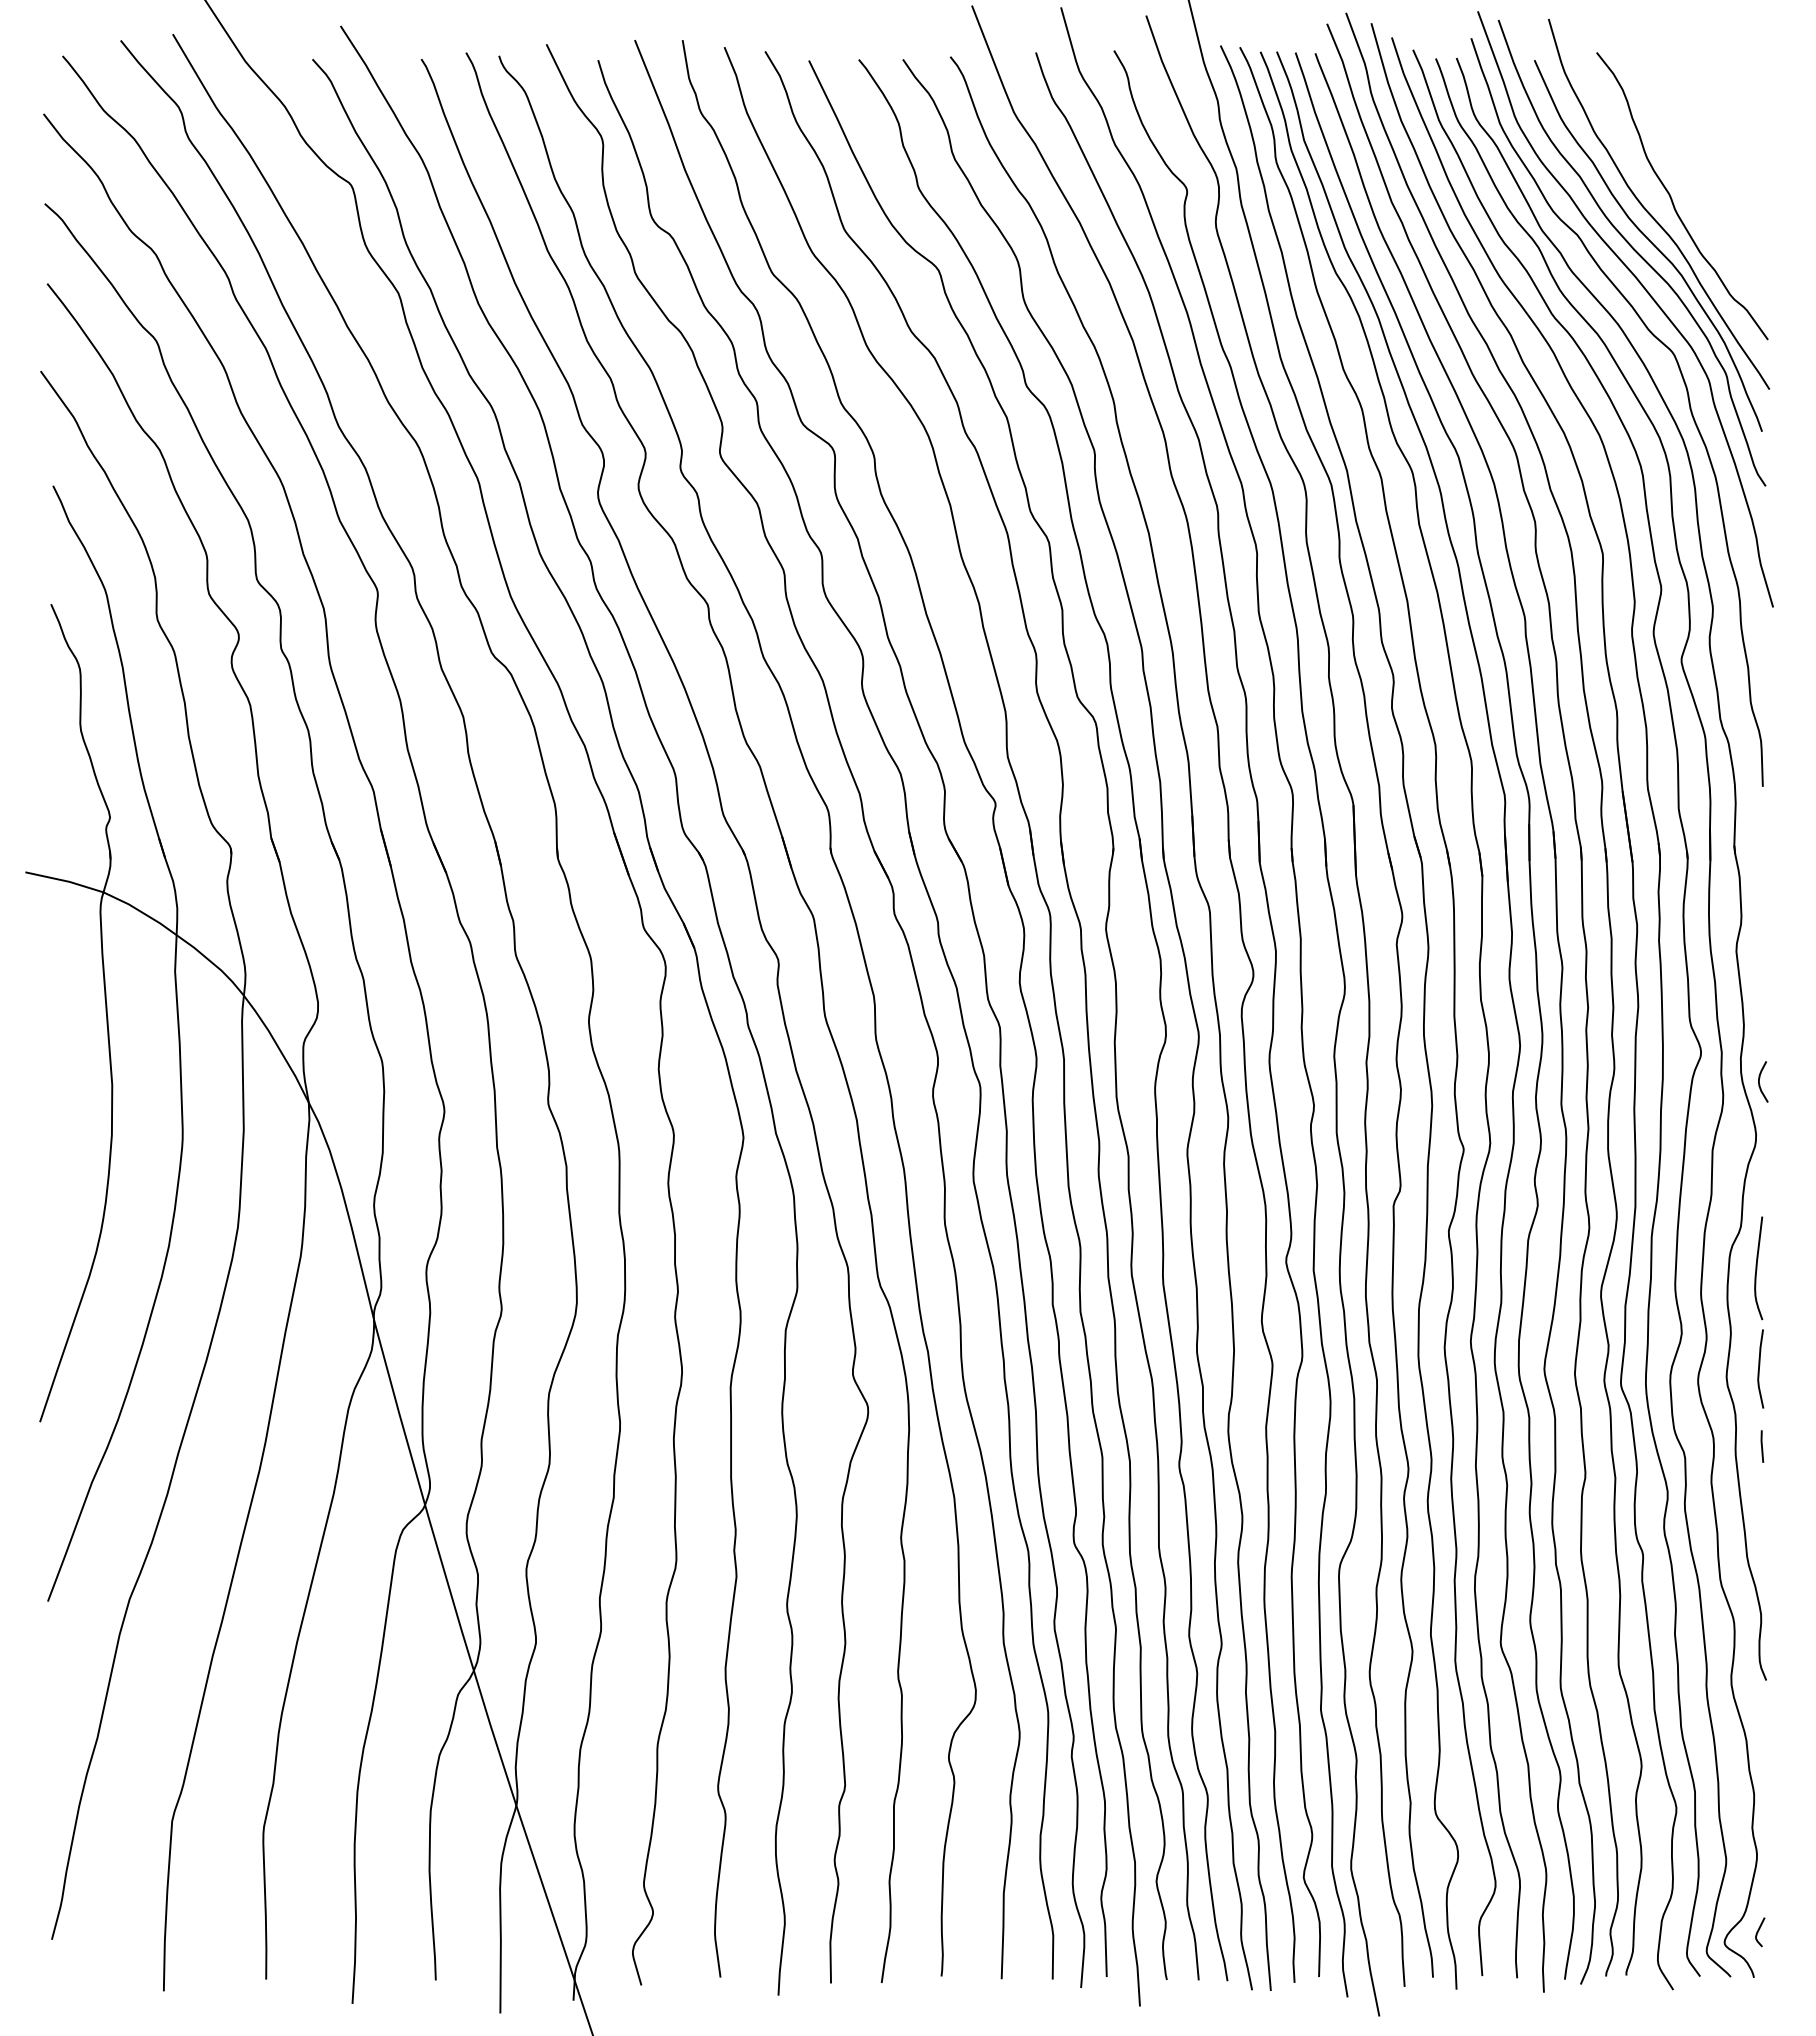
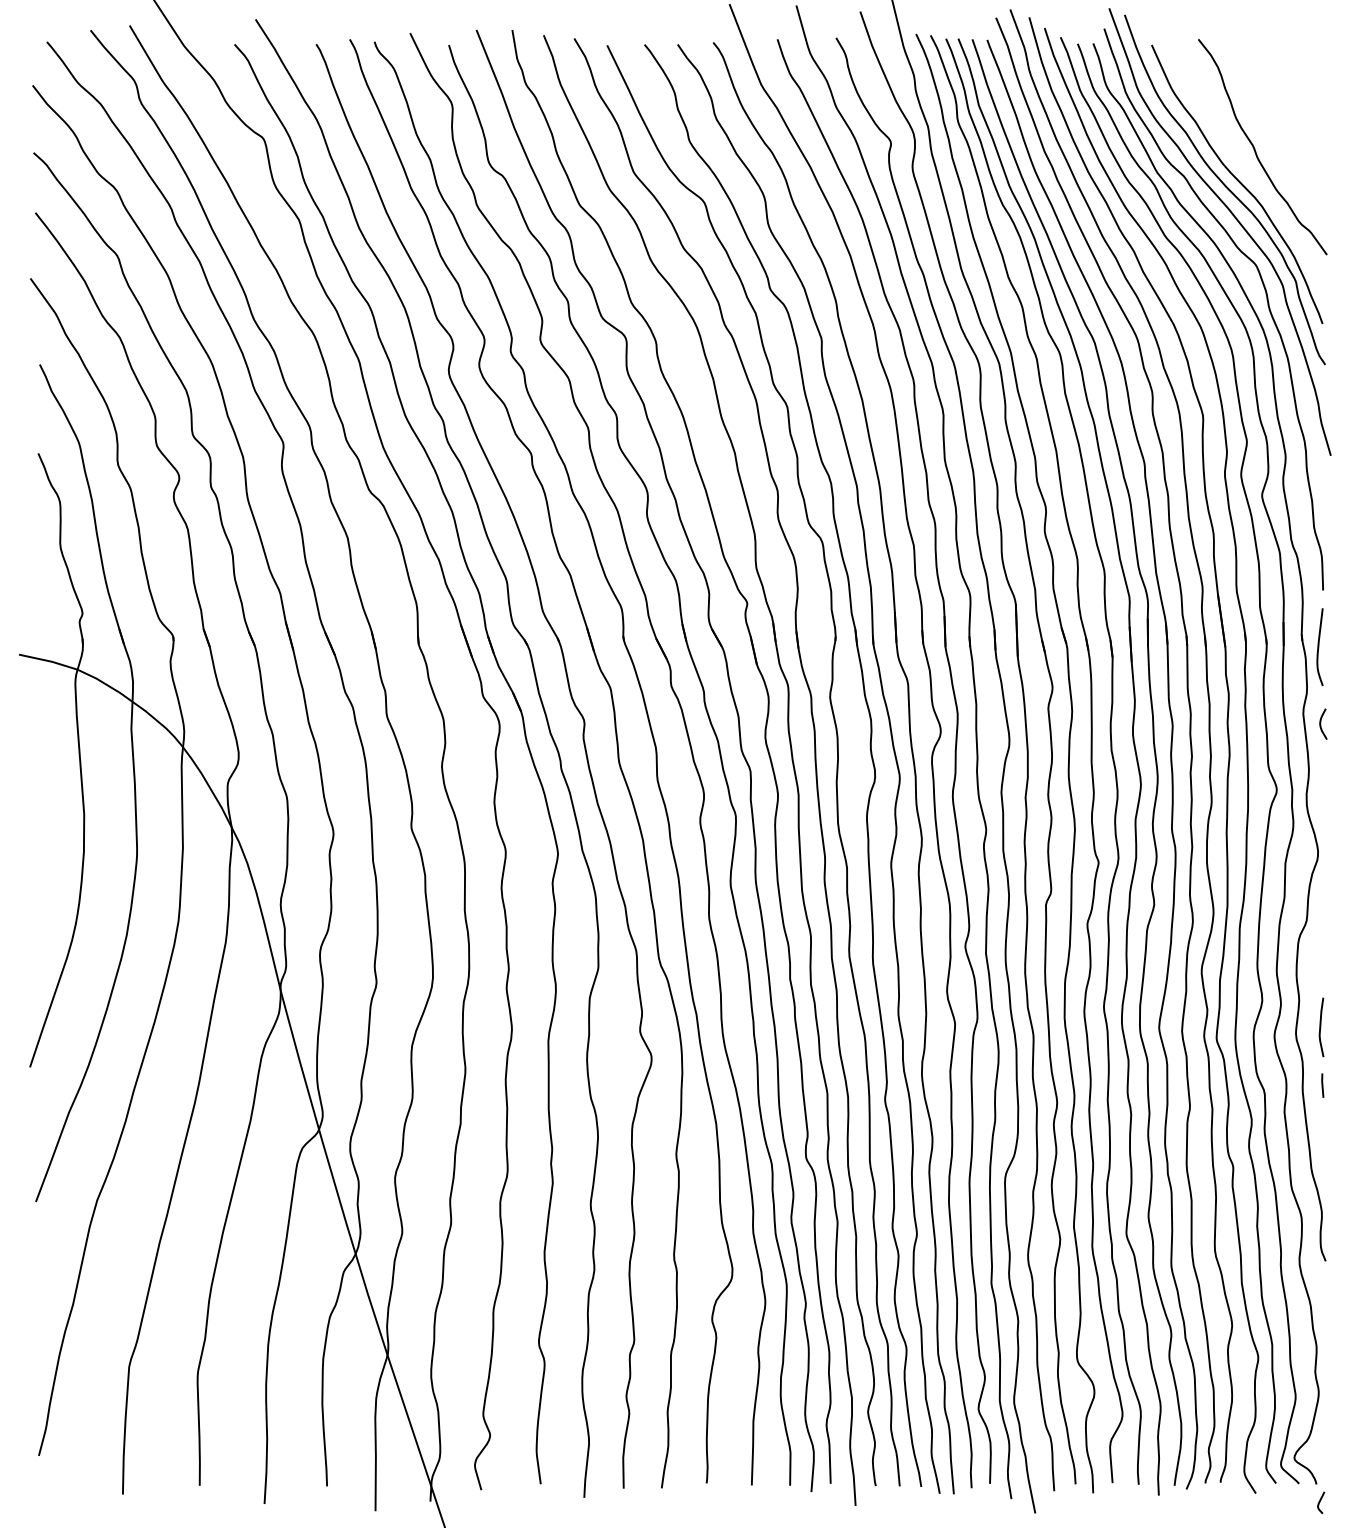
curve: (1649, 212) -> (1238, 159), removed
curve: (1759, 1081) -> (1320, 723), moved
curve: (1757, 1268) -> (1319, 647), moved
curve: (1758, 1932) -> (1319, 1502), moved

